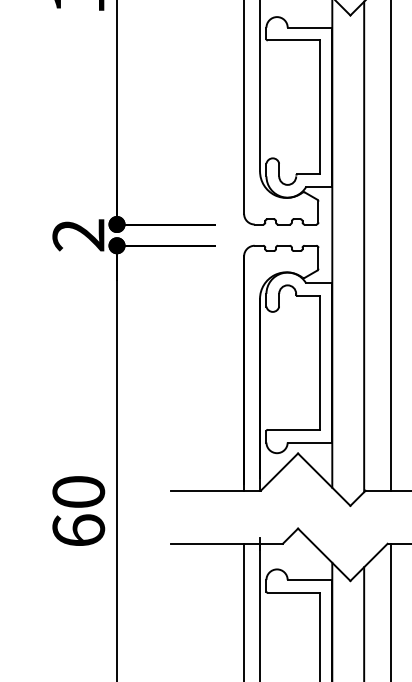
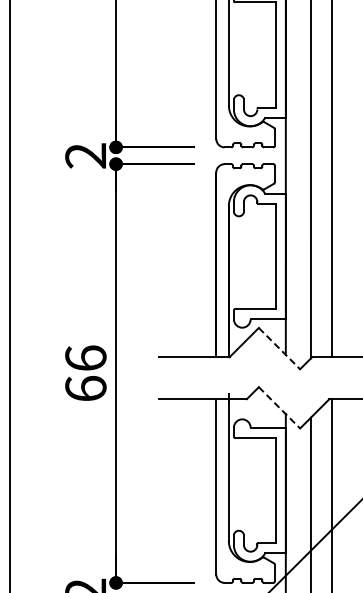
line: (324, 479) -> (279, 348), solid -> dashed
text: (78, 490) -> (85, 357), 60 -> 66
line: (324, 555) -> (279, 408), solid -> dashed

